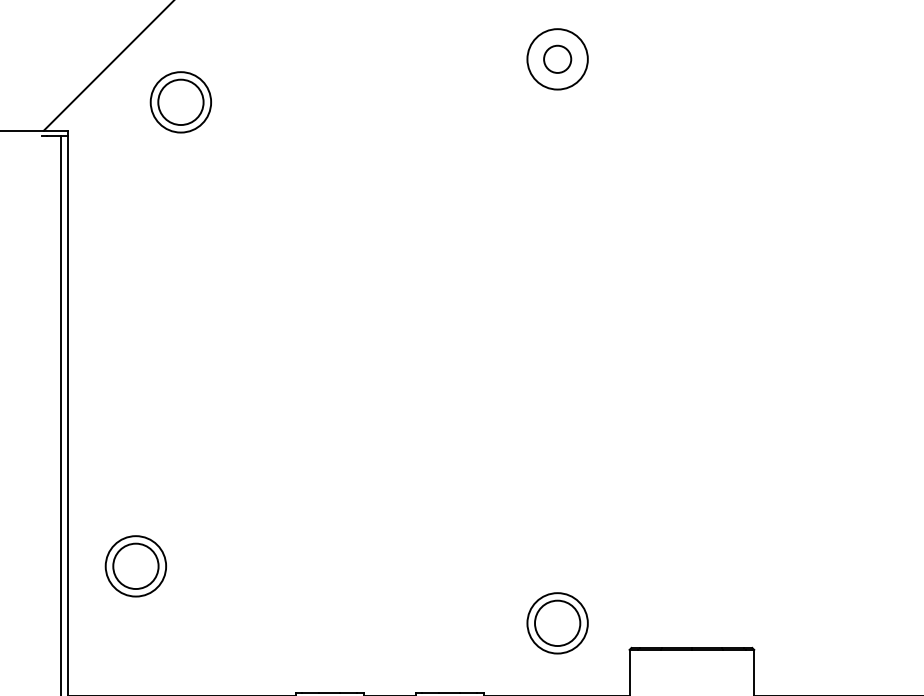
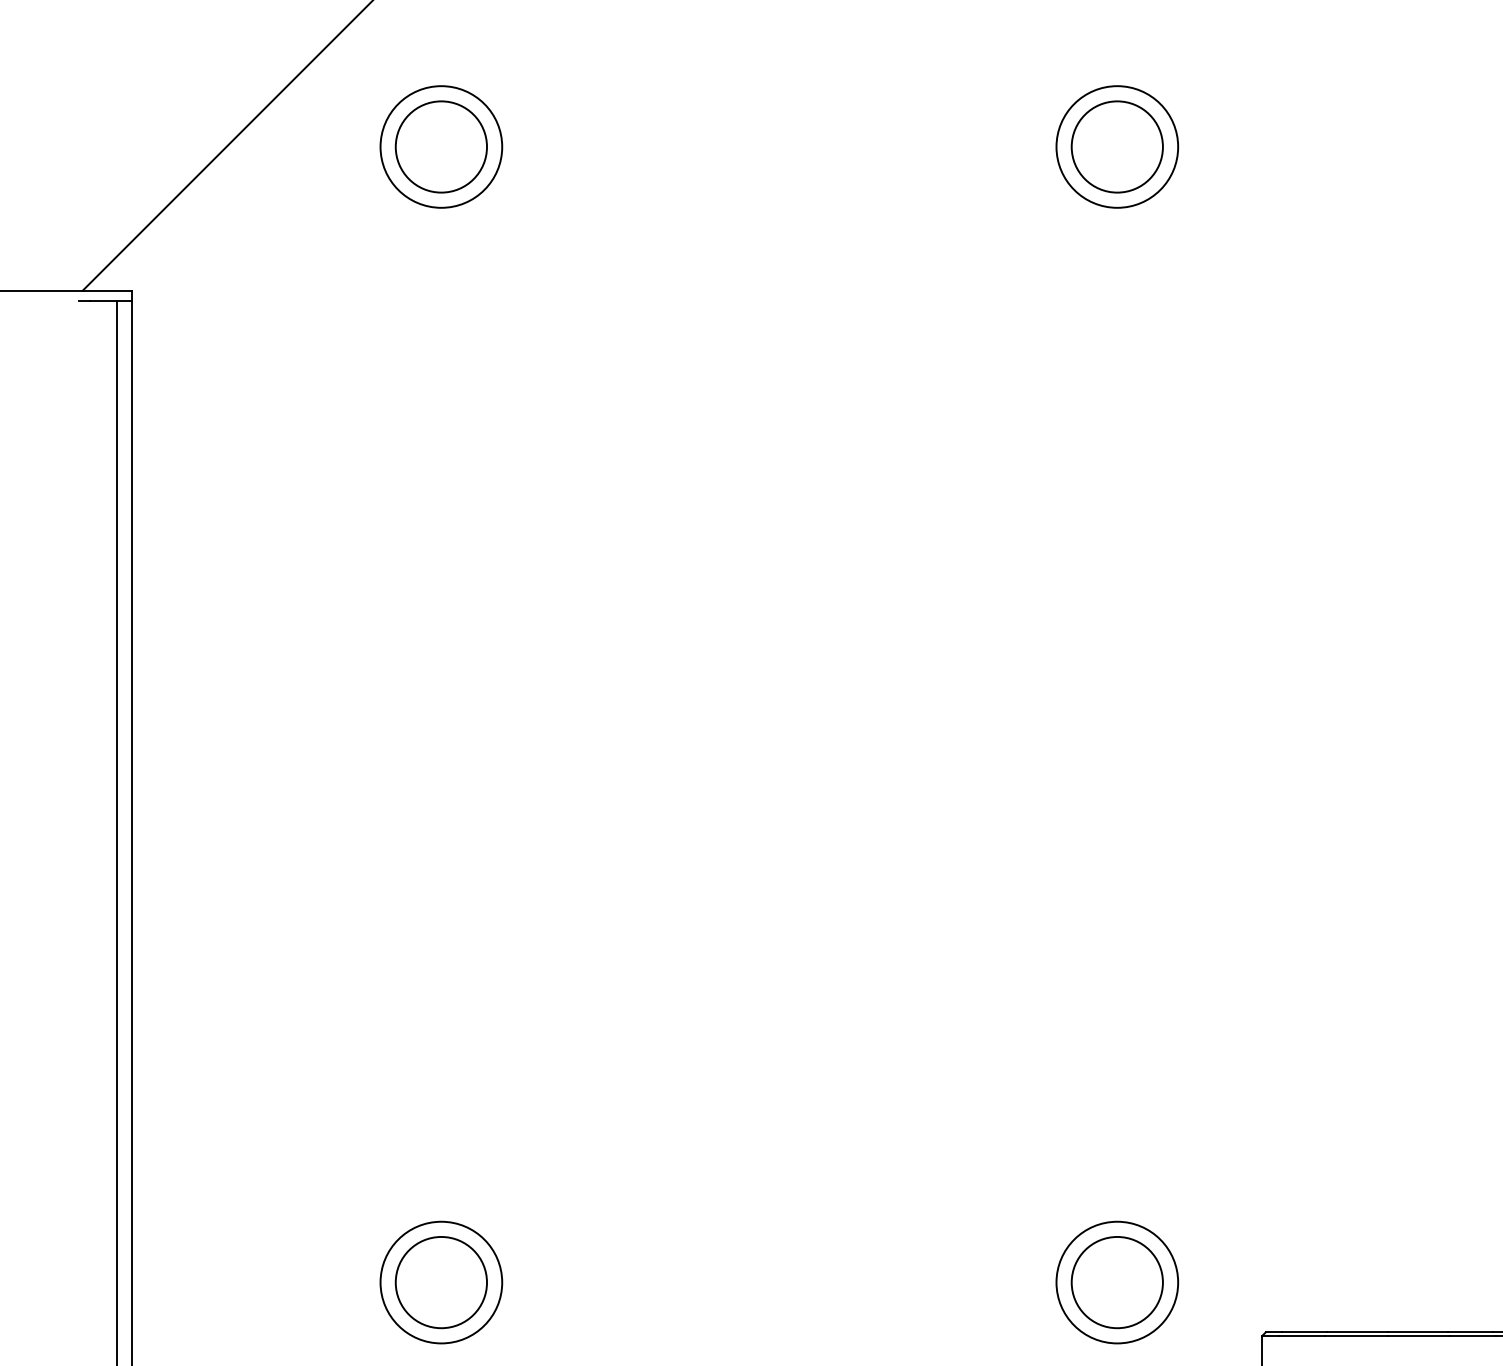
circle: (557, 59) -> (1117, 147), size x1.67
part: (180, 102) -> (440, 147), moved
part: (135, 566) -> (440, 1282), moved

